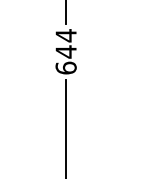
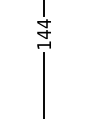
text: (66, 68) -> (44, 45), 644 -> 144

